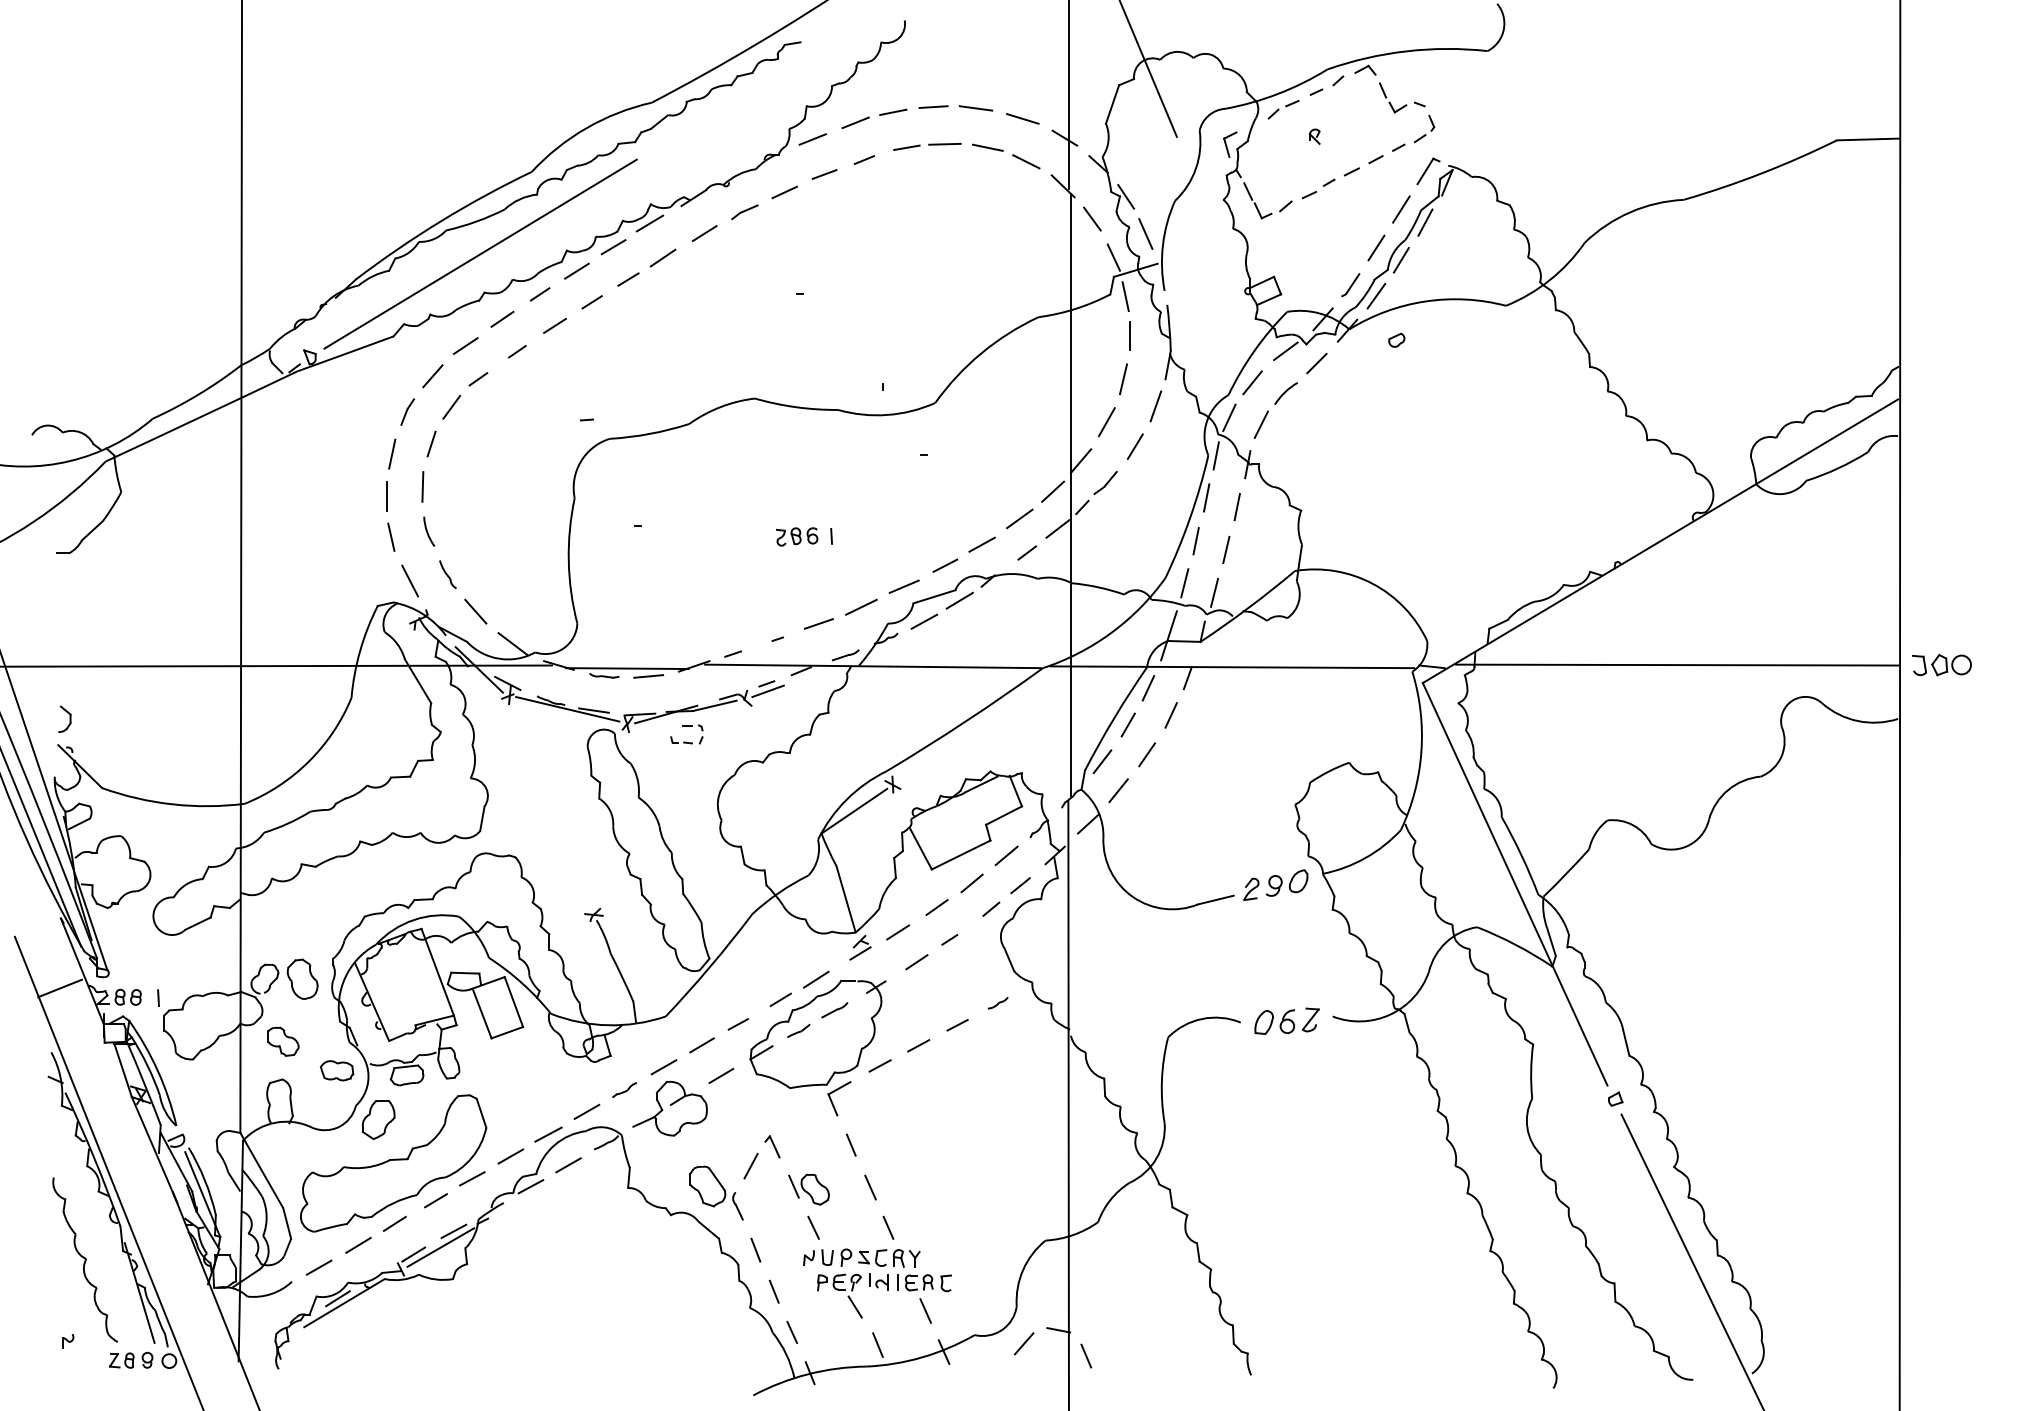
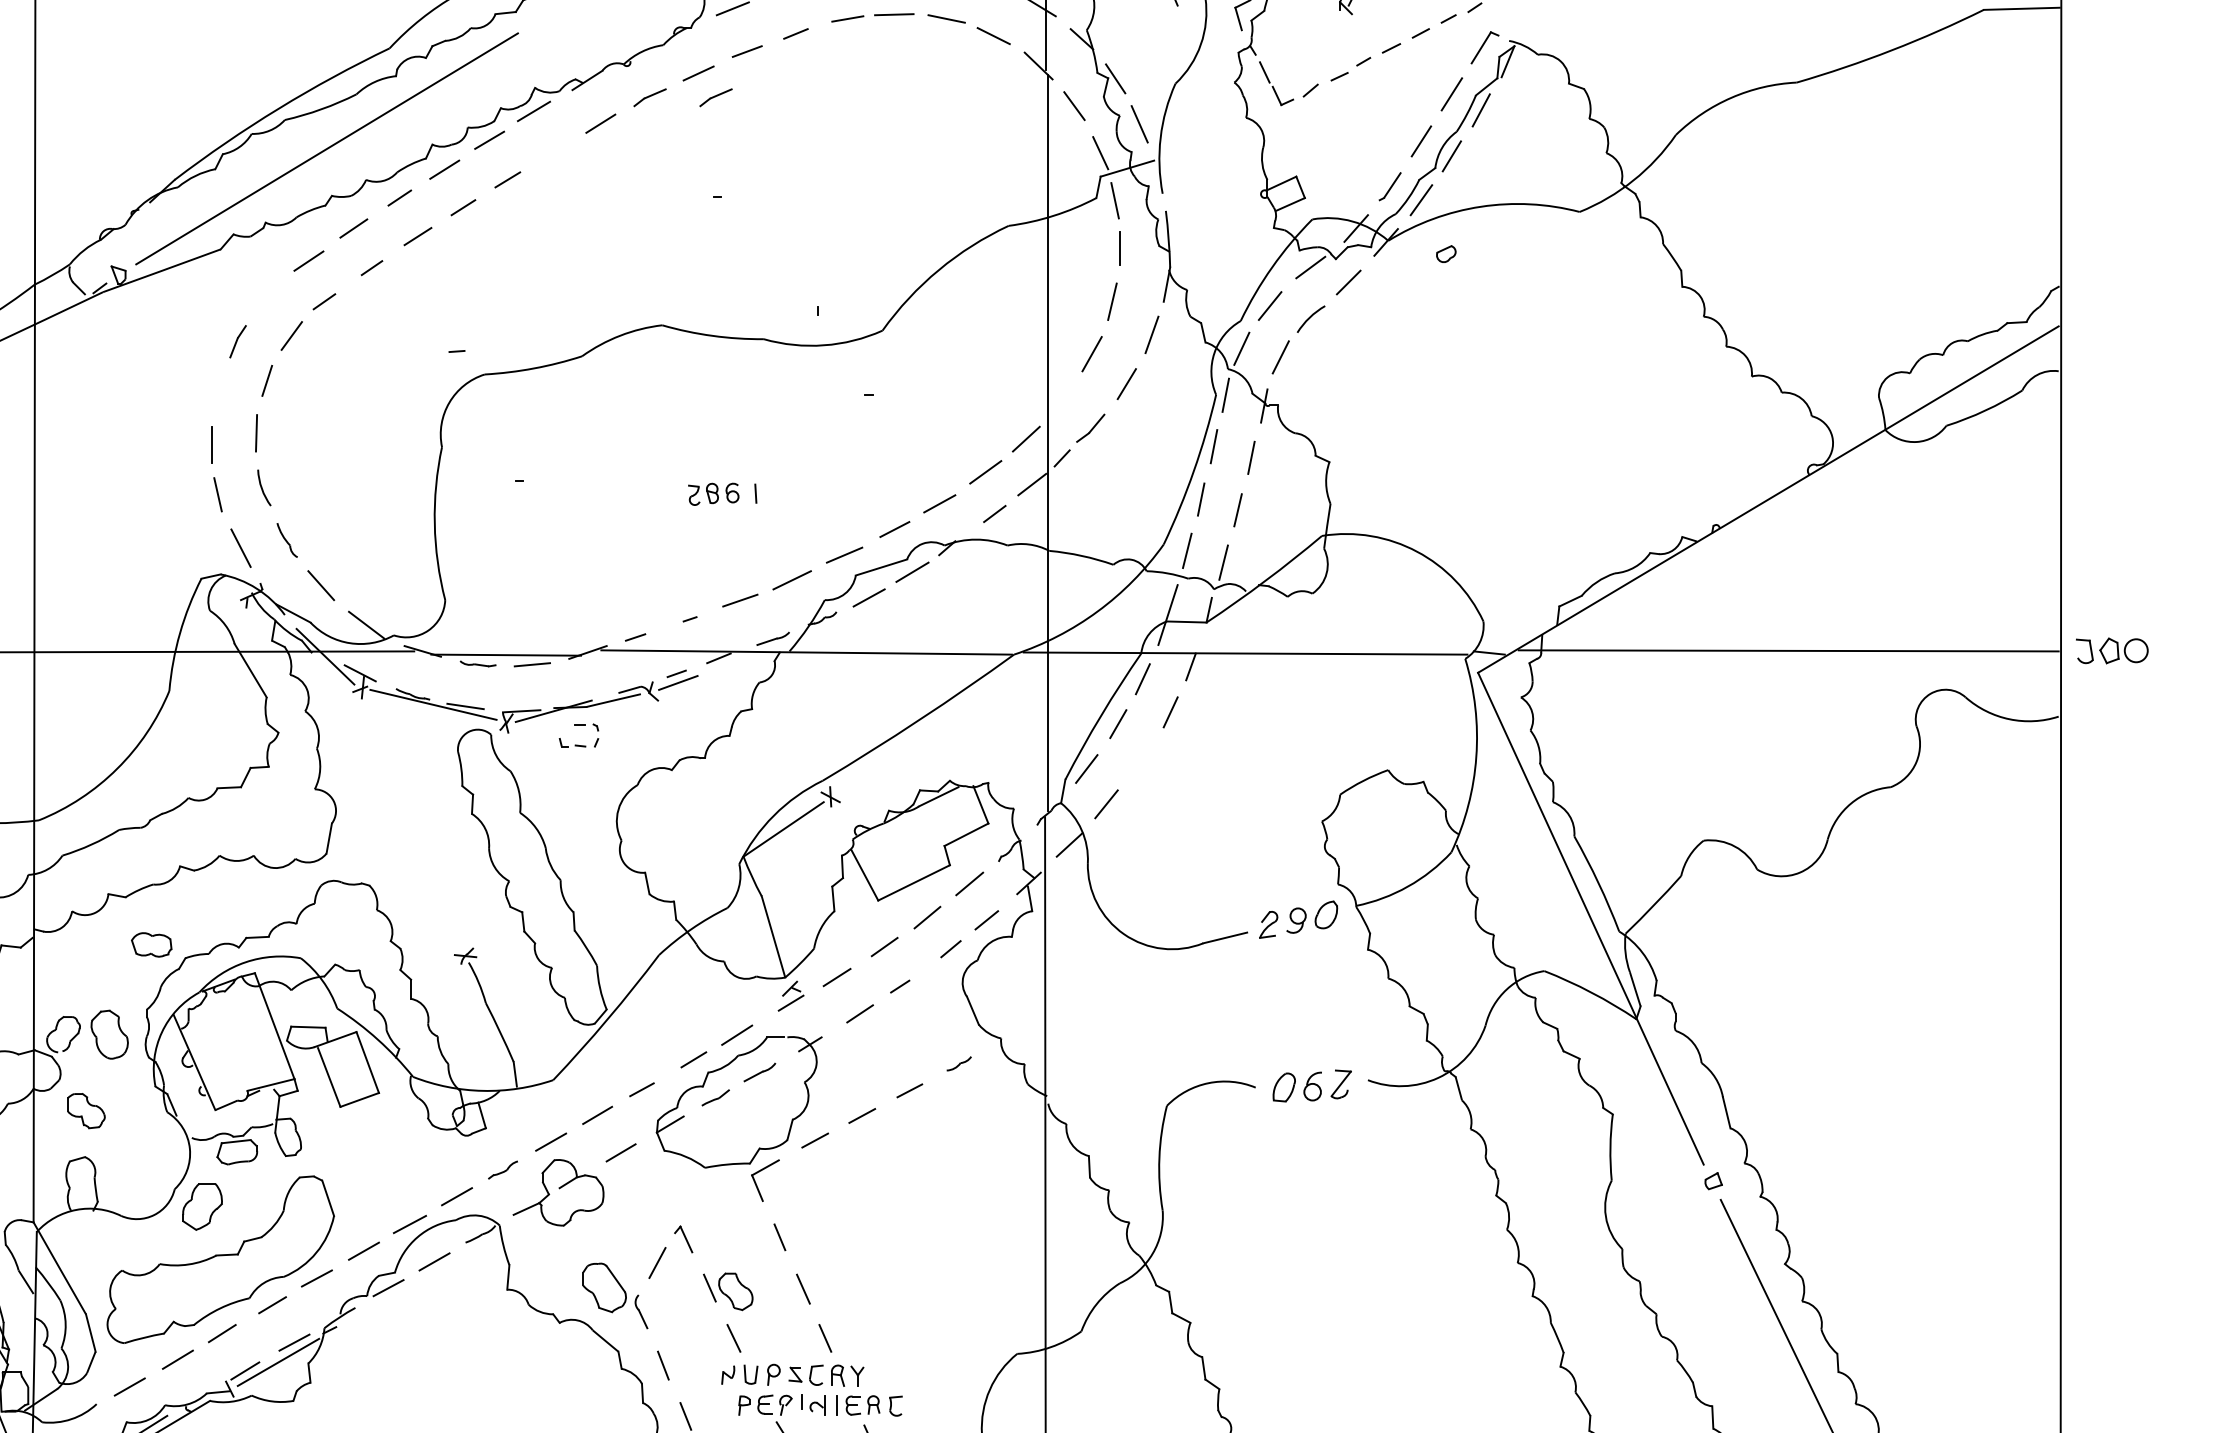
part: (798, 212) -> (715, 98), added
line: (662, 257) -> (549, 152), removed
line: (432, 376) -> (268, 298), removed
line: (392, 453) -> (219, 392), removed
line: (1080, 460) -> (1059, 400), removed
line: (1147, 754) -> (1141, 760), removed
part: (337, 1070) -> (152, 944), moved

